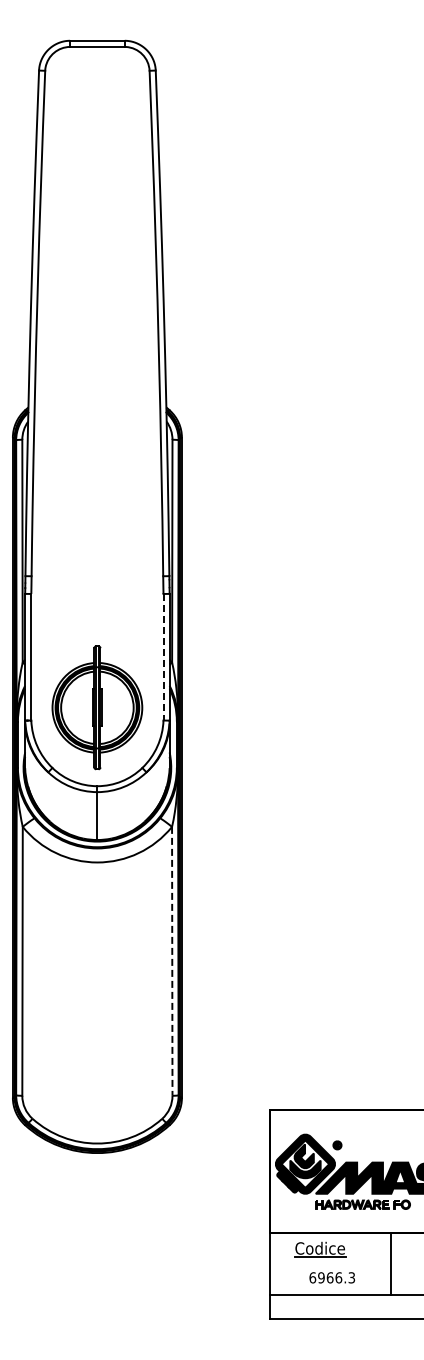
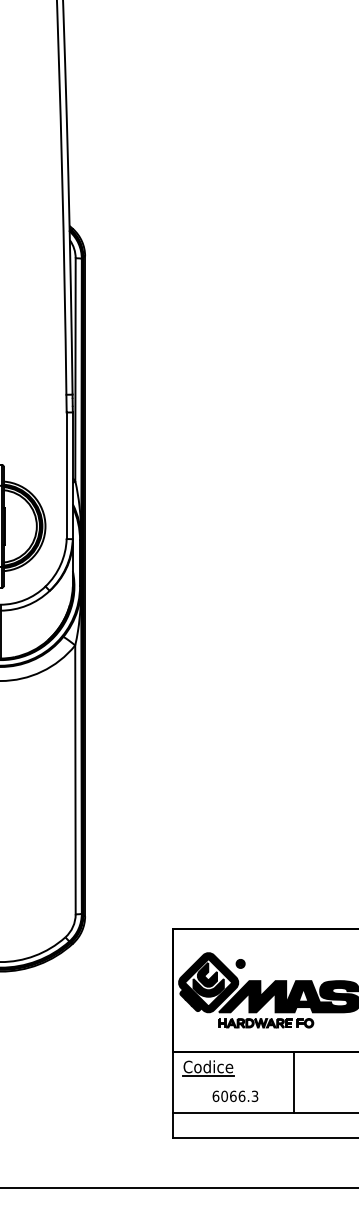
line: (163, 657) -> (66, 476), dashed -> solid
line: (172, 961) -> (75, 780), dashed -> solid
part: (320, 1249) -> (208, 1068), moved
text: (321, 1277) -> (224, 1096), 6966.3 -> 6066.3

